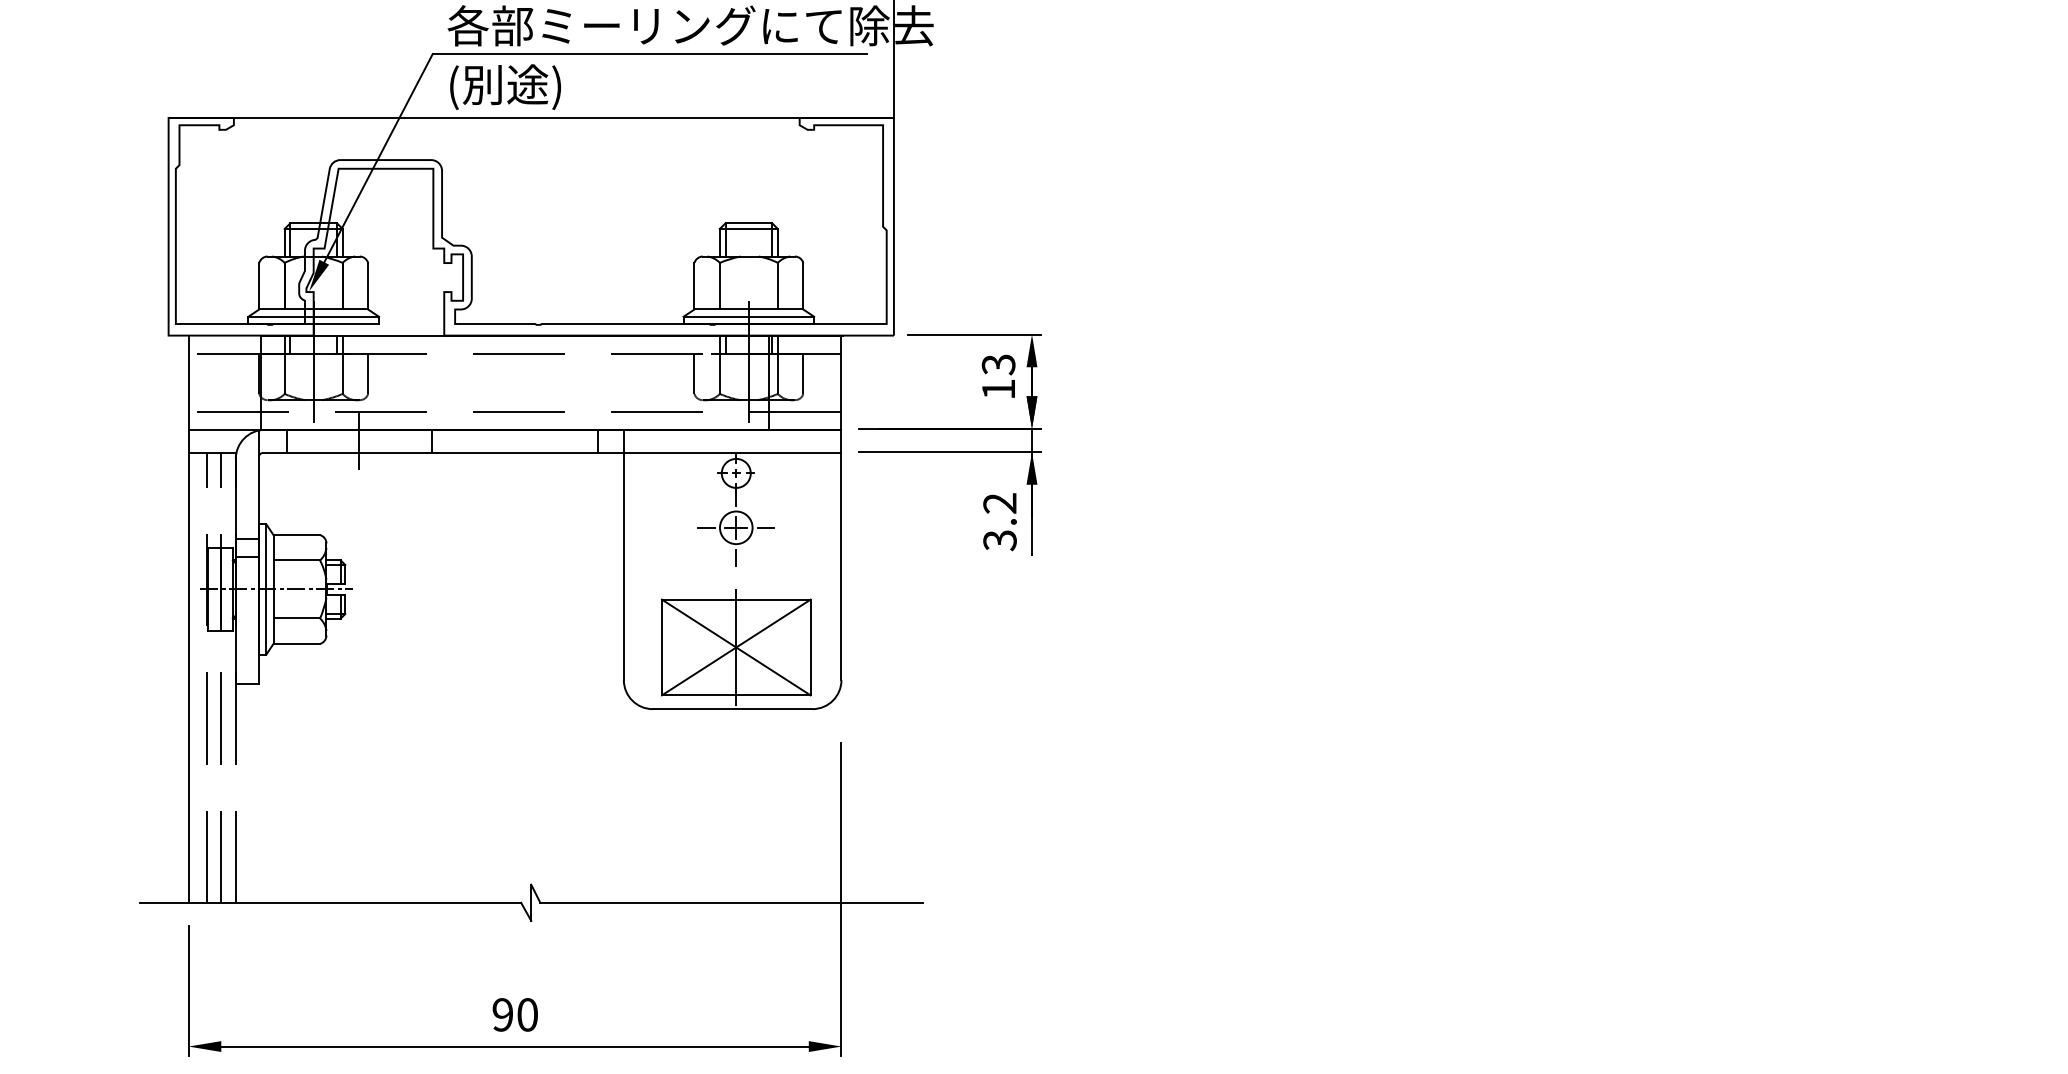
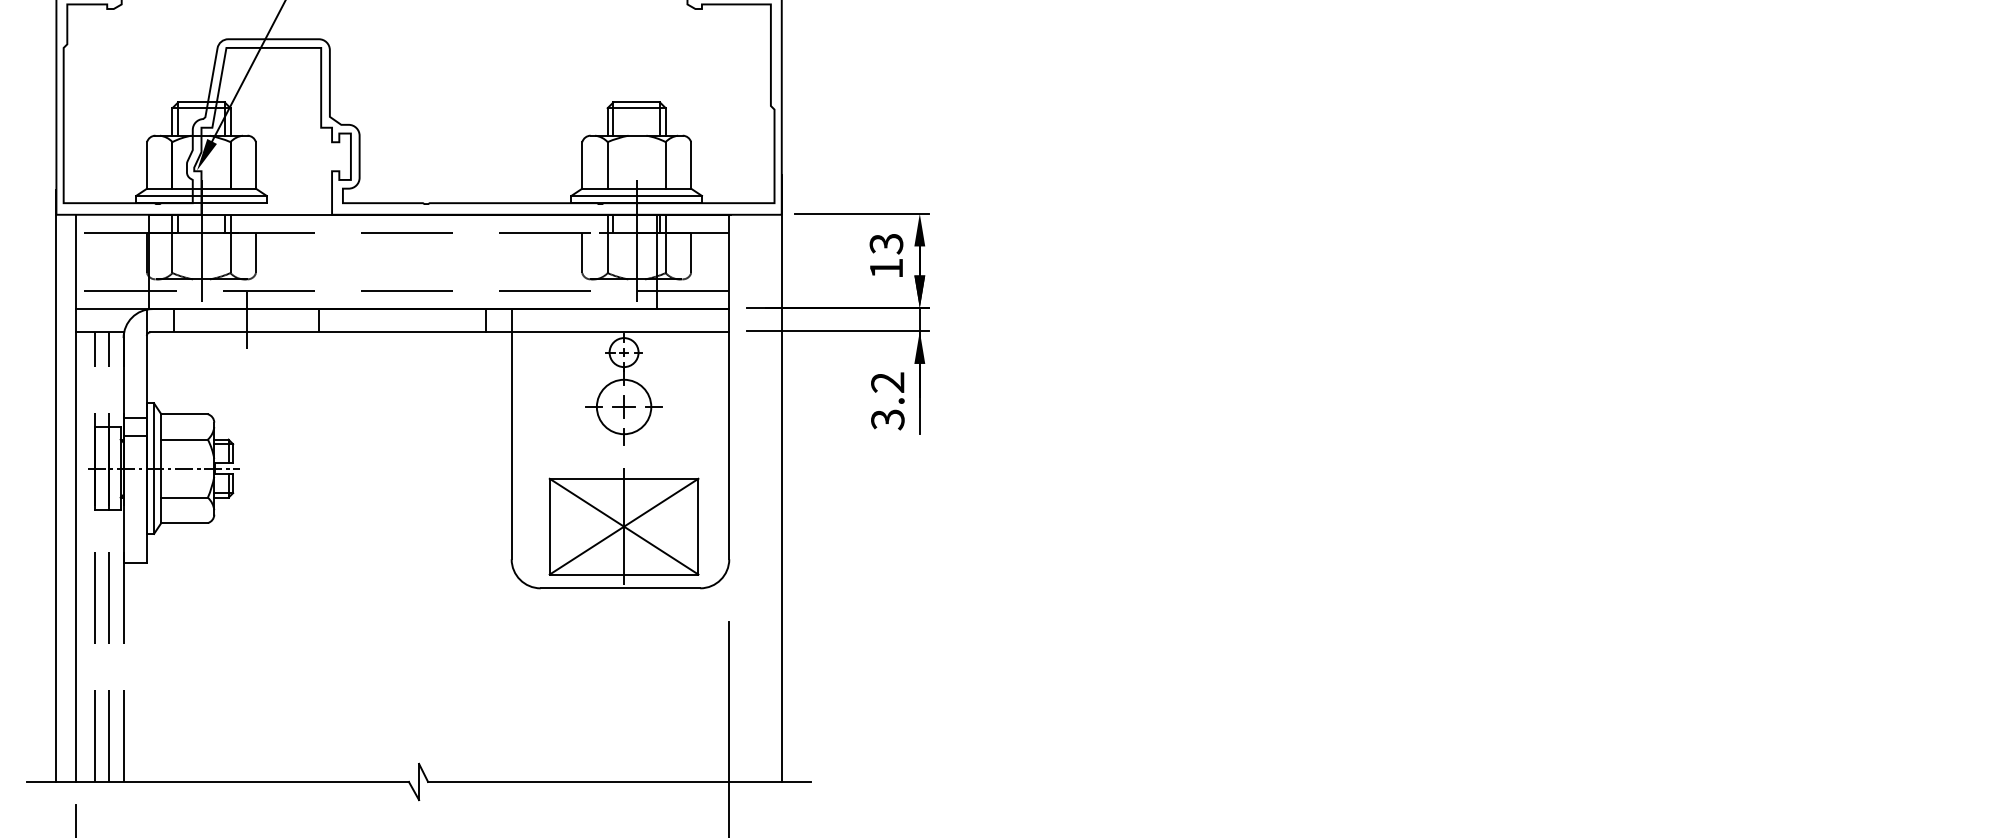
circle: (736, 527) -> (624, 406), size x1.67
line: (893, 599) -> (781, 478), added
line: (168, 606) -> (56, 485), added

